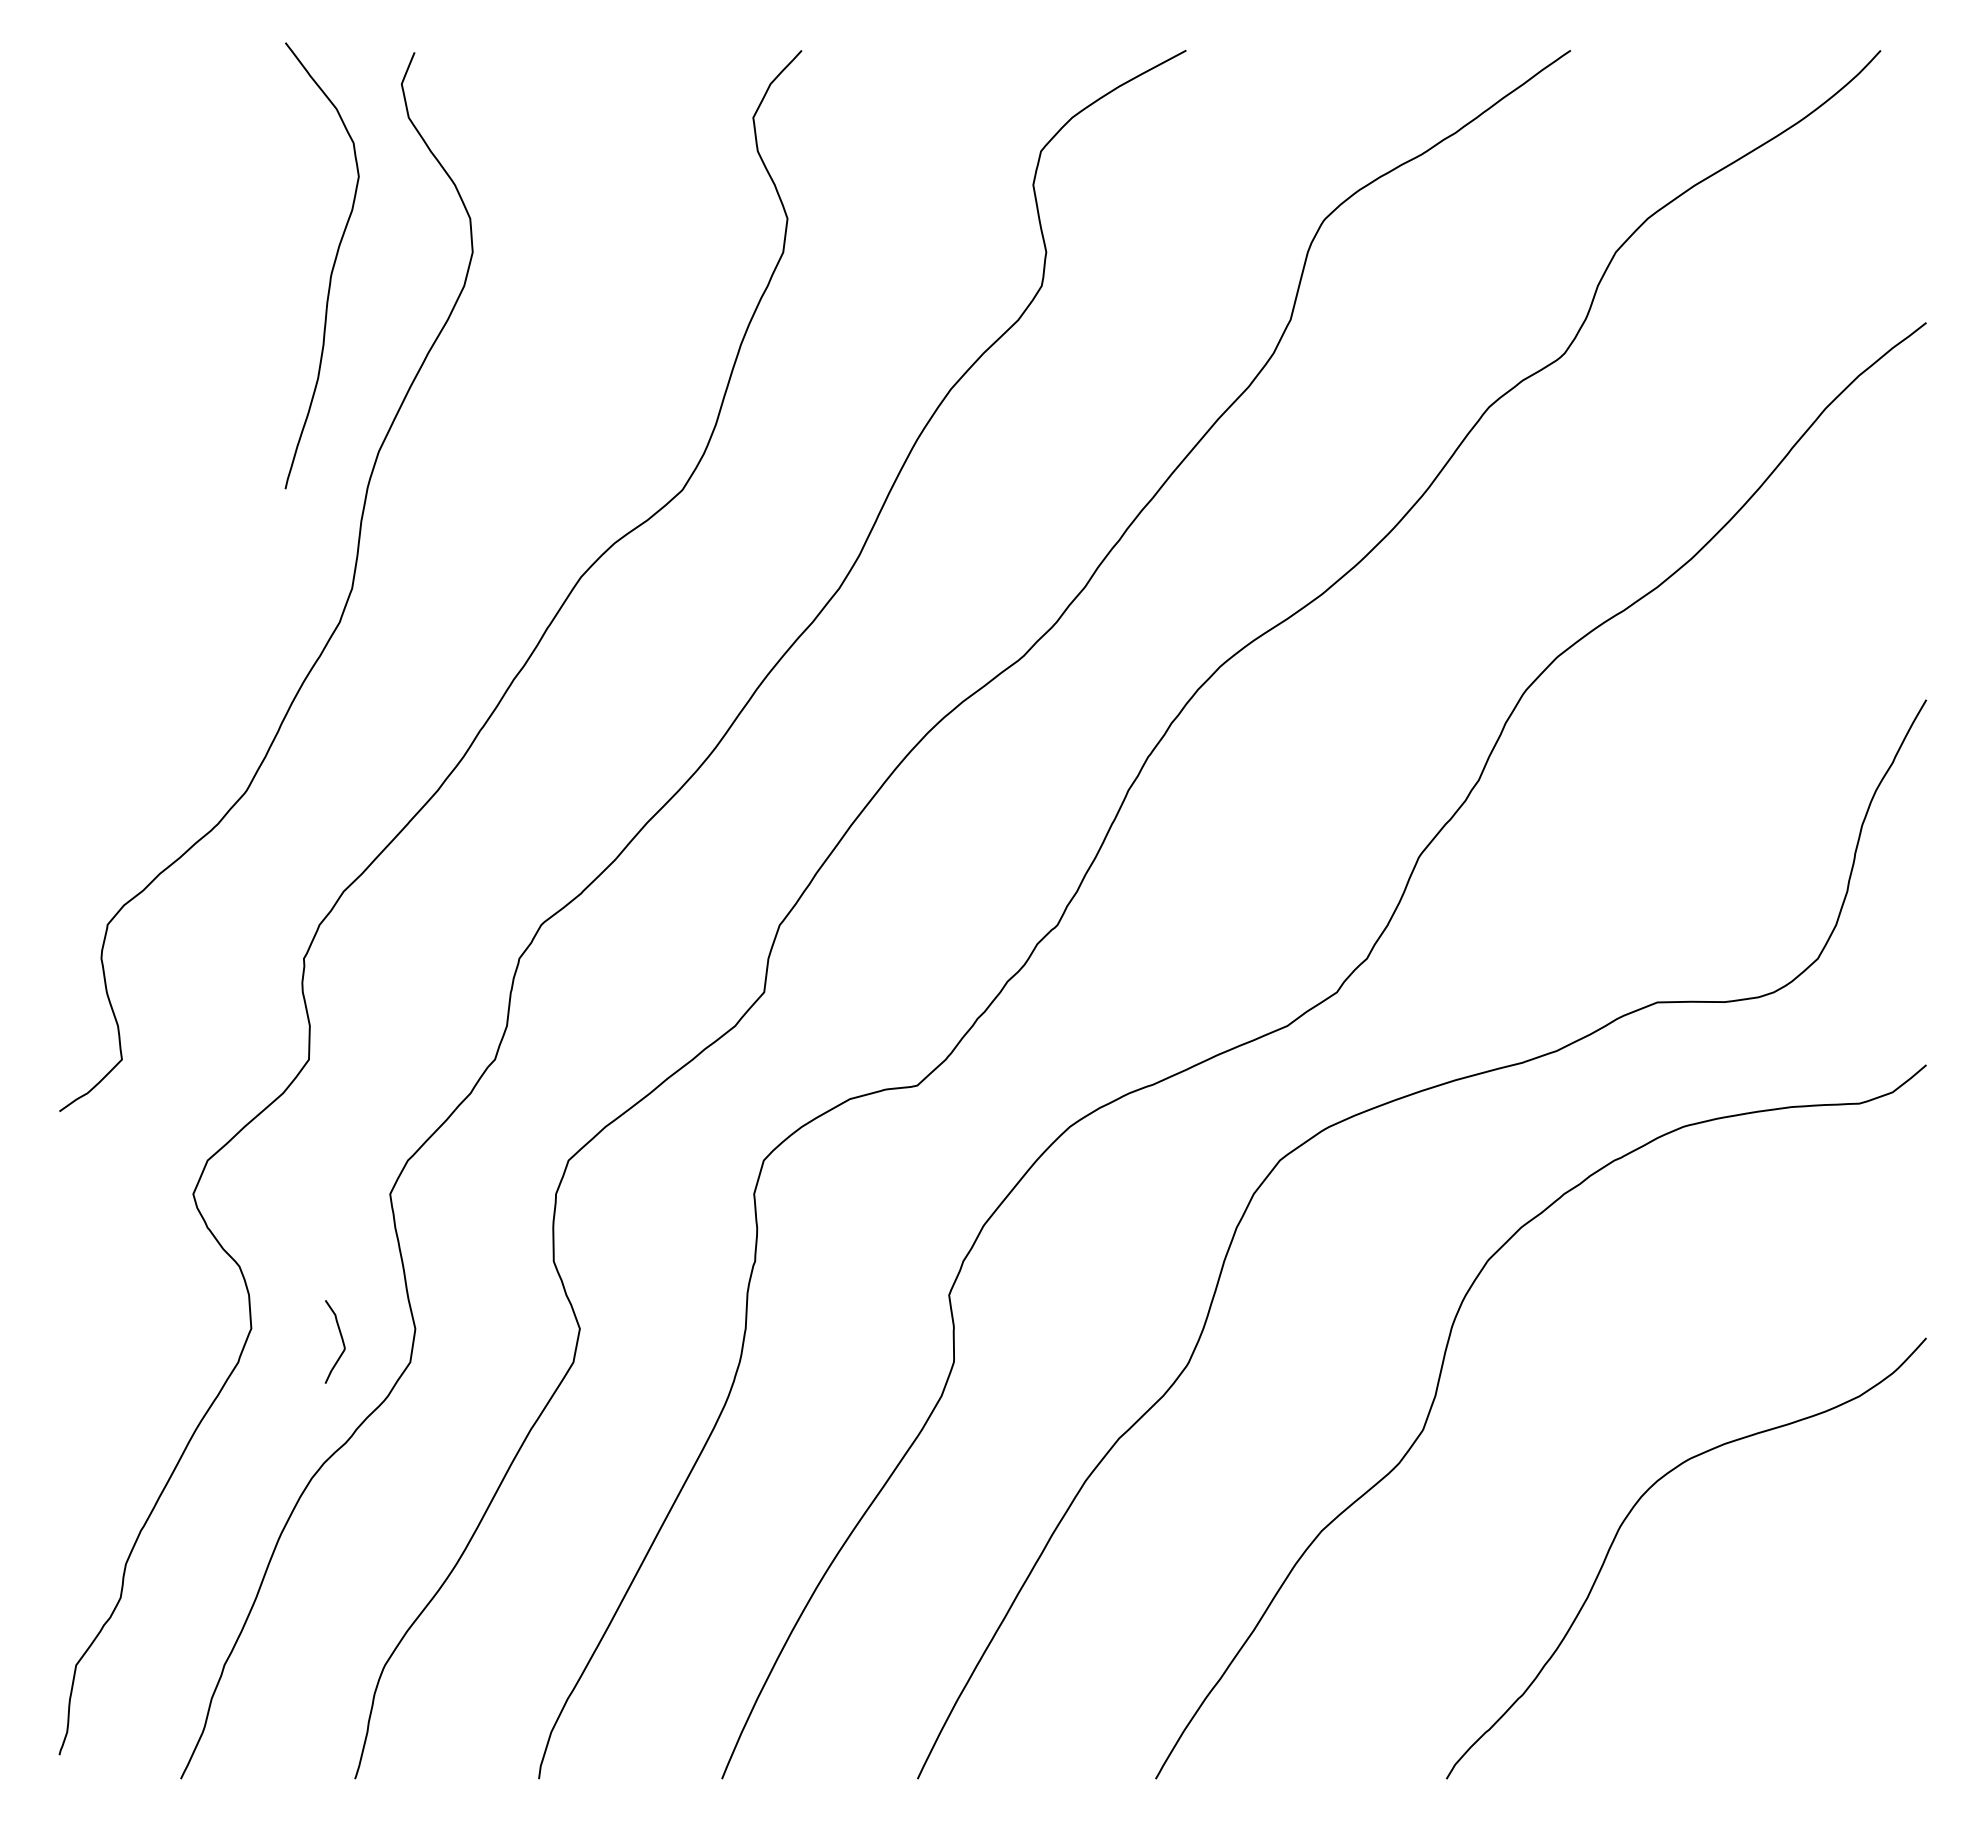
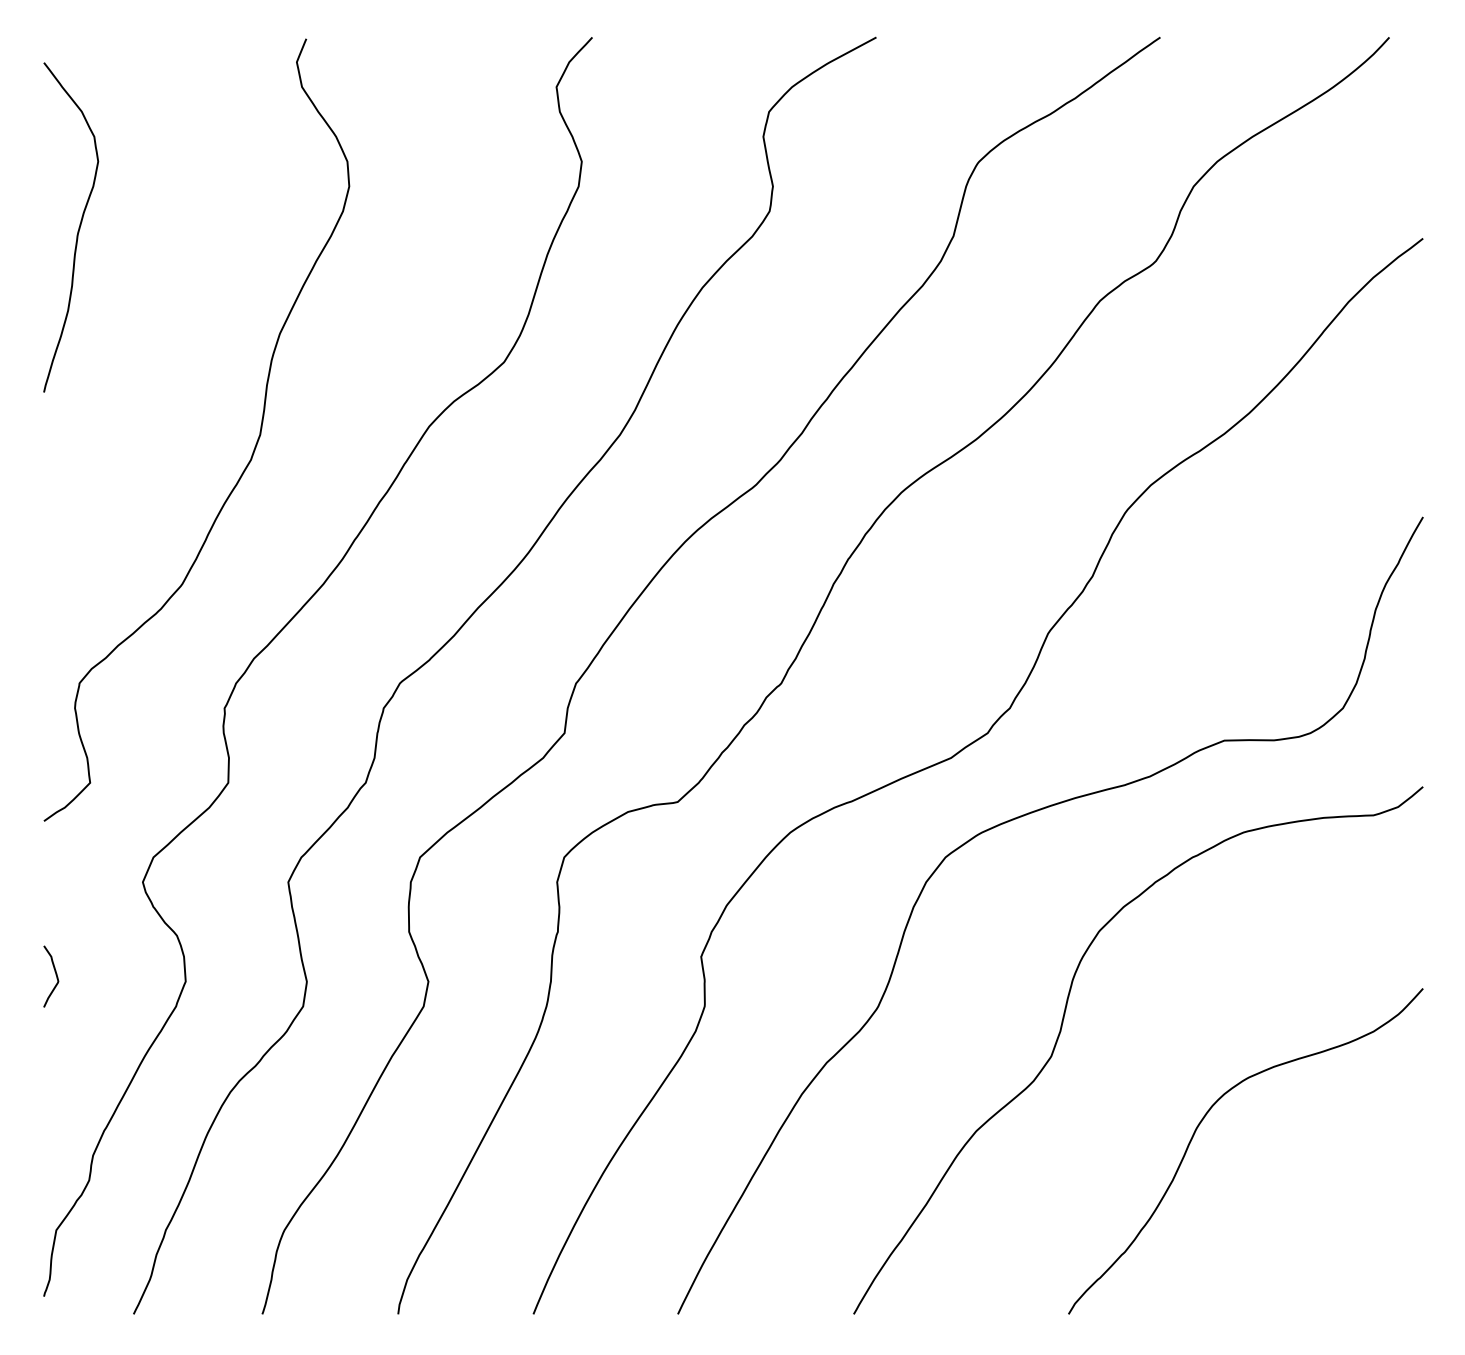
curve: (331, 269) -> (78, 230), moved
curve: (341, 1340) -> (55, 975), moved

